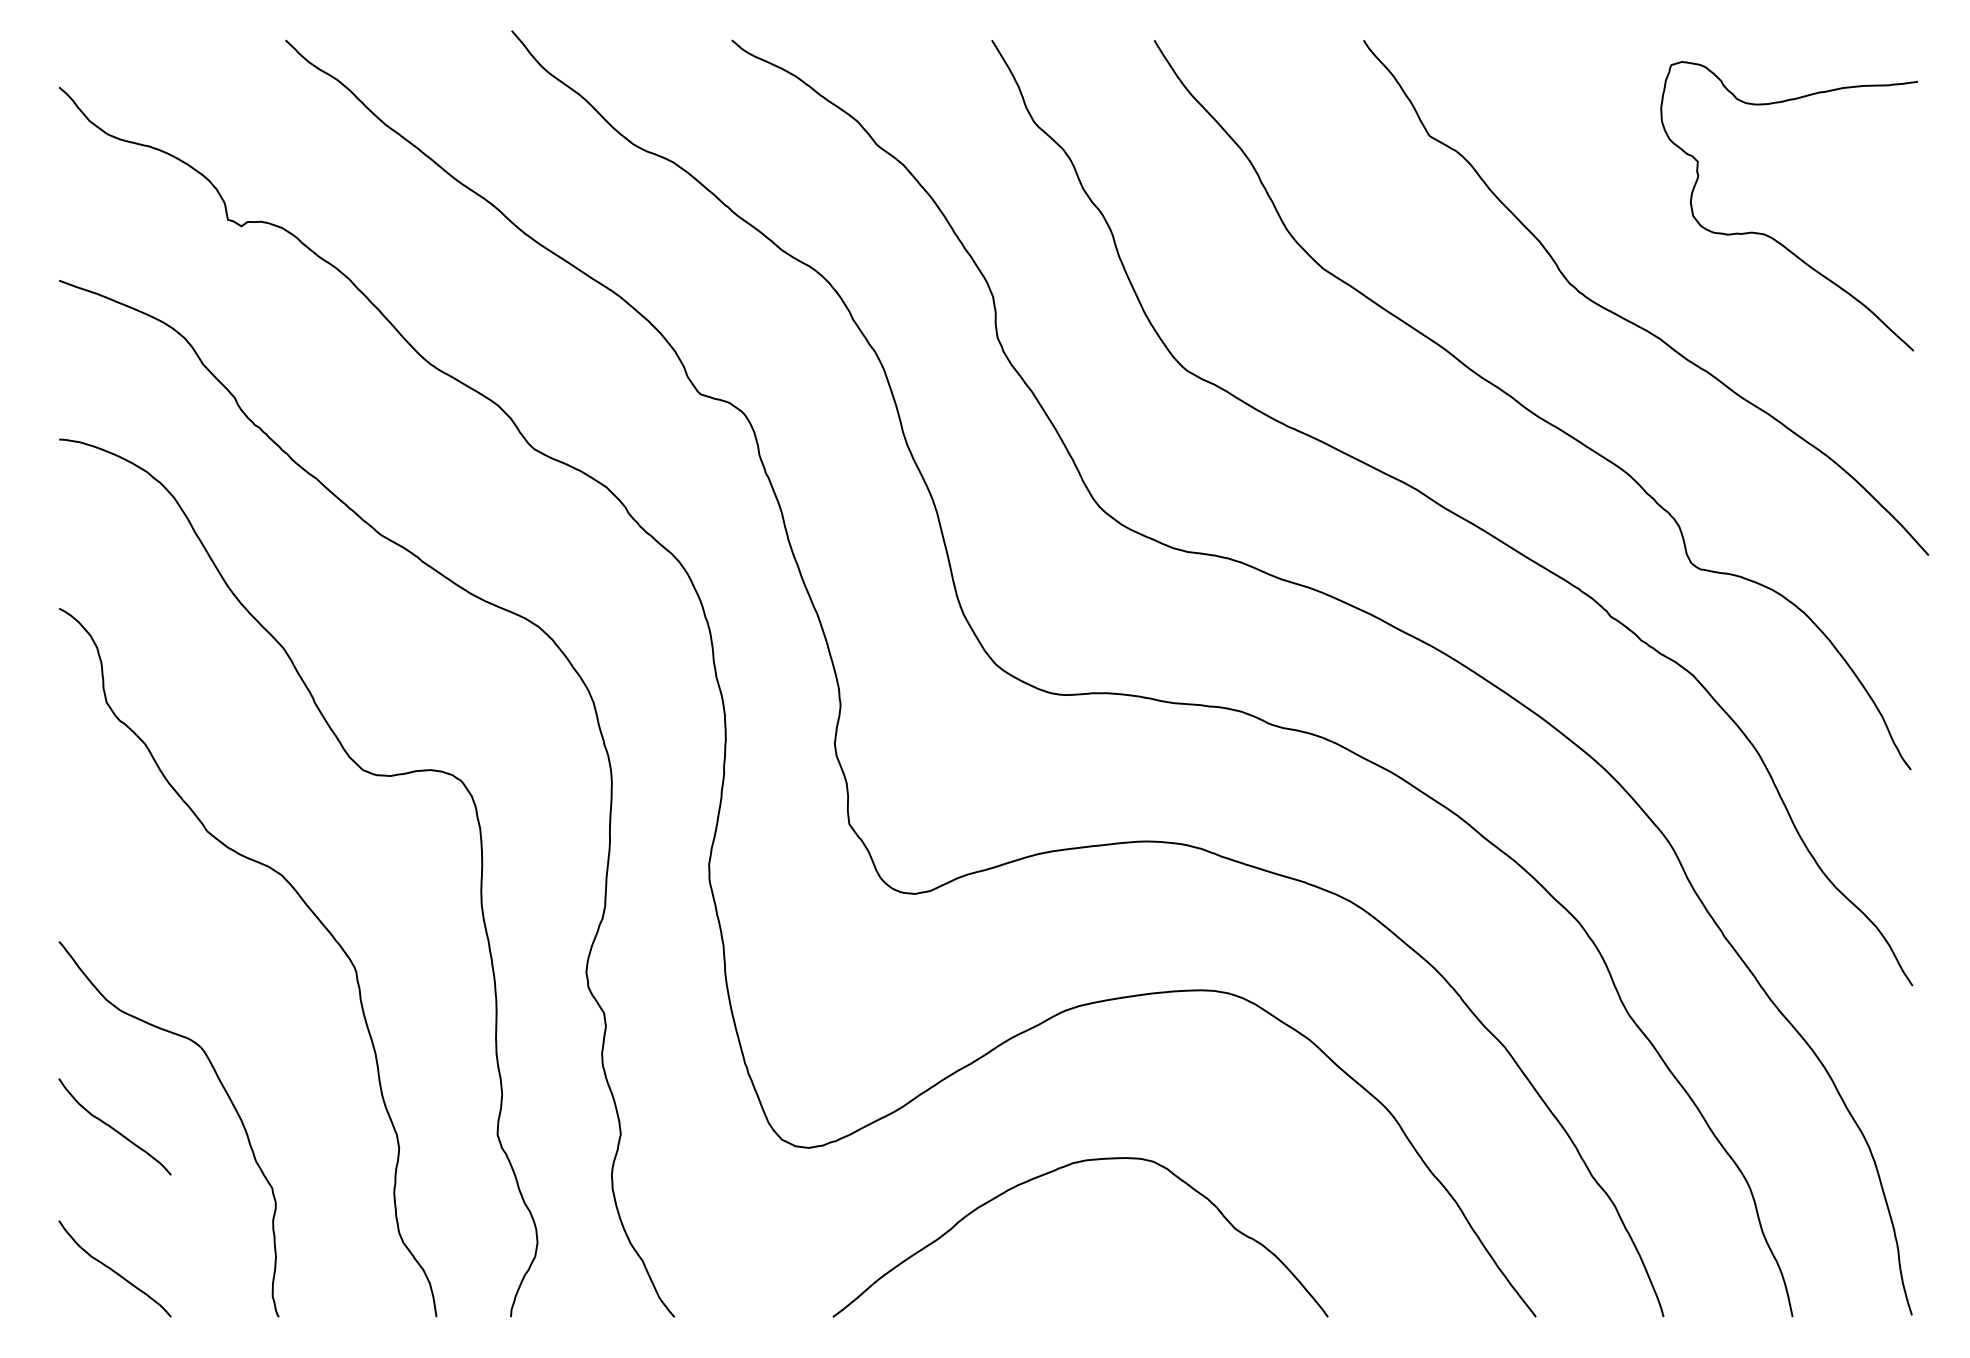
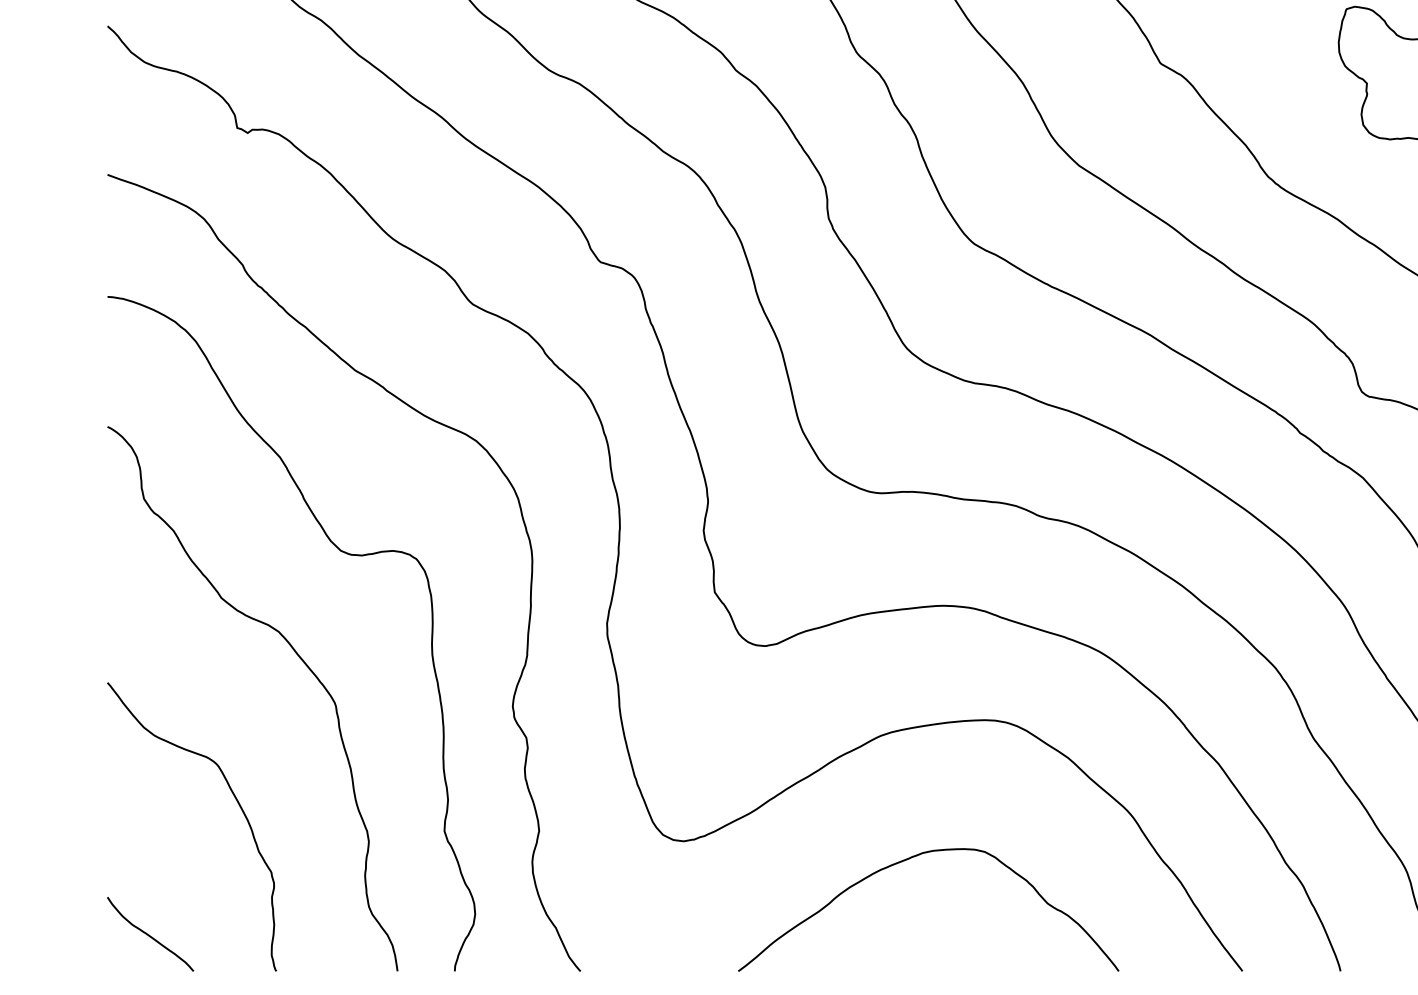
curve: (113, 1127) -> (149, 825), removed
curve: (1055, 1171) -> (909, 859), moved

